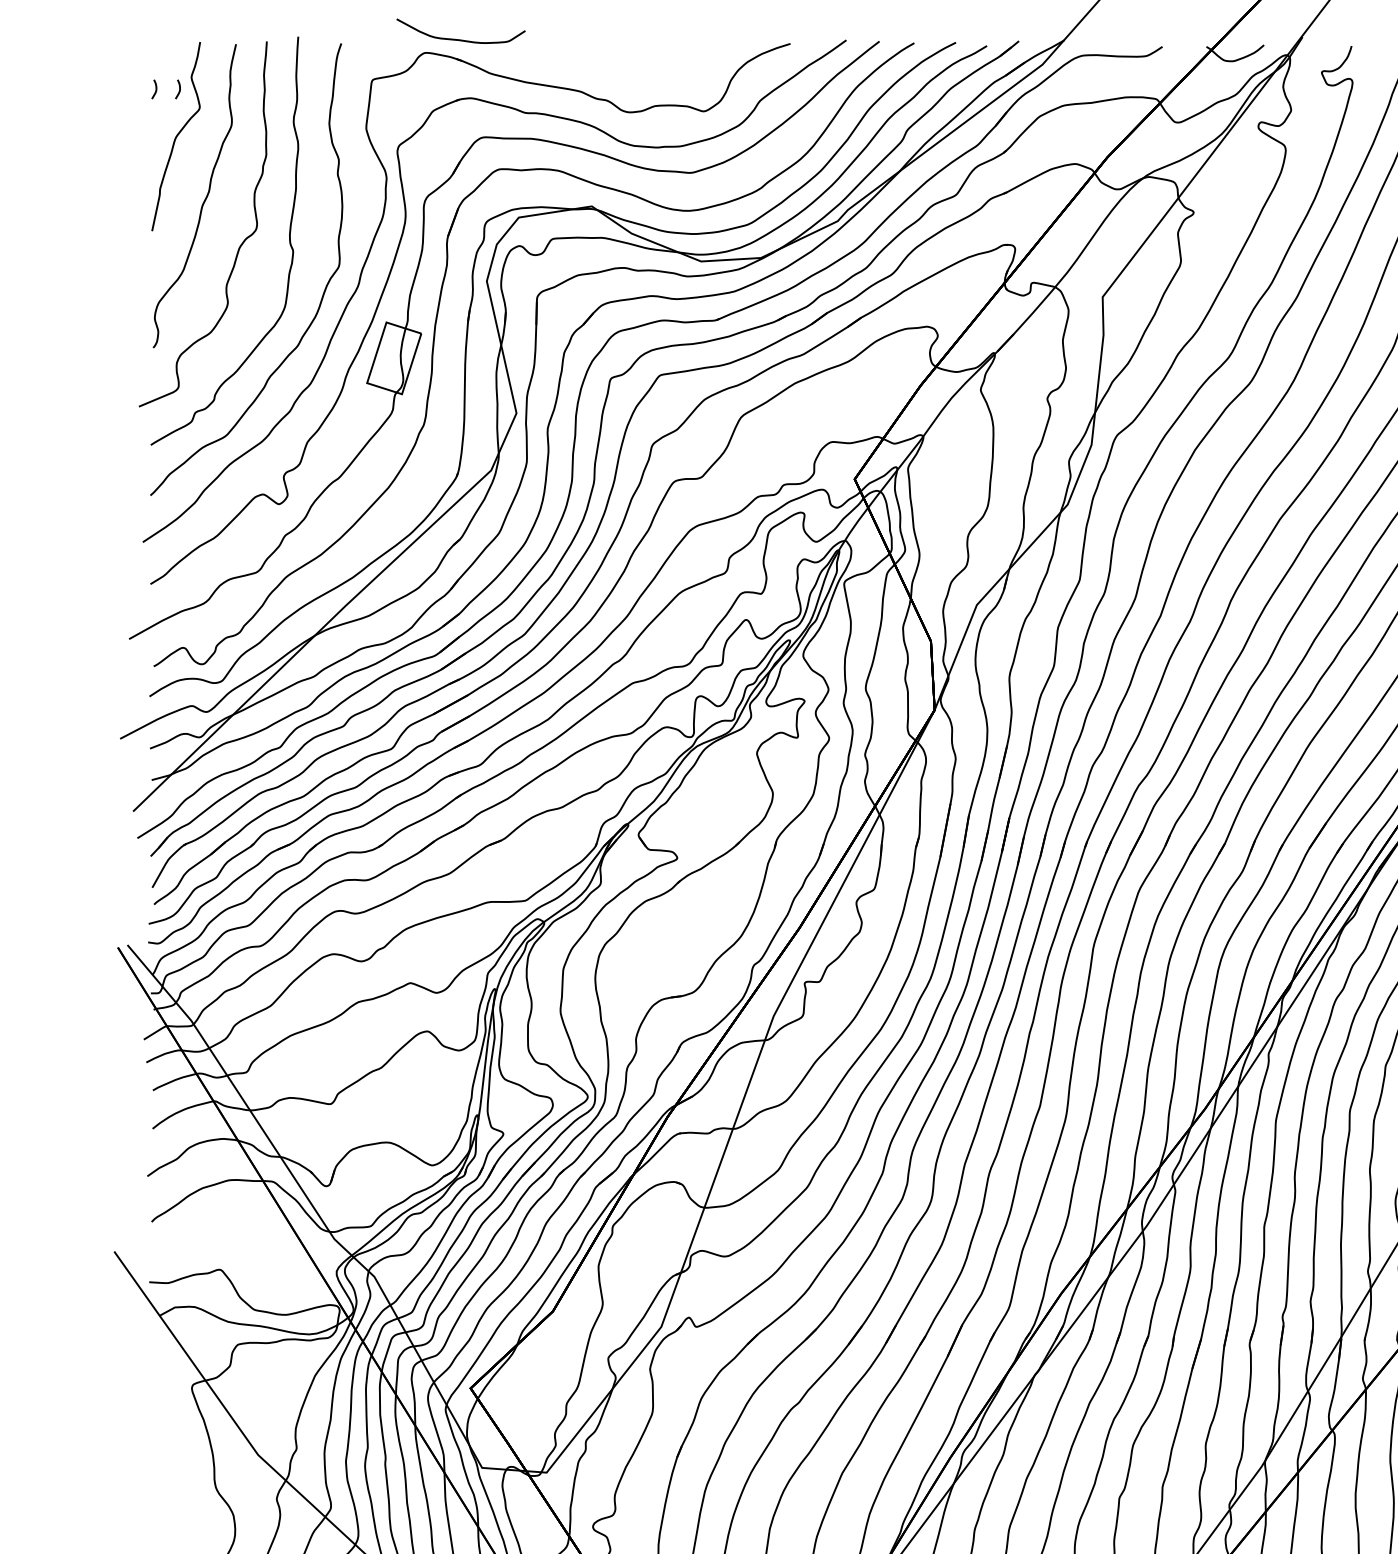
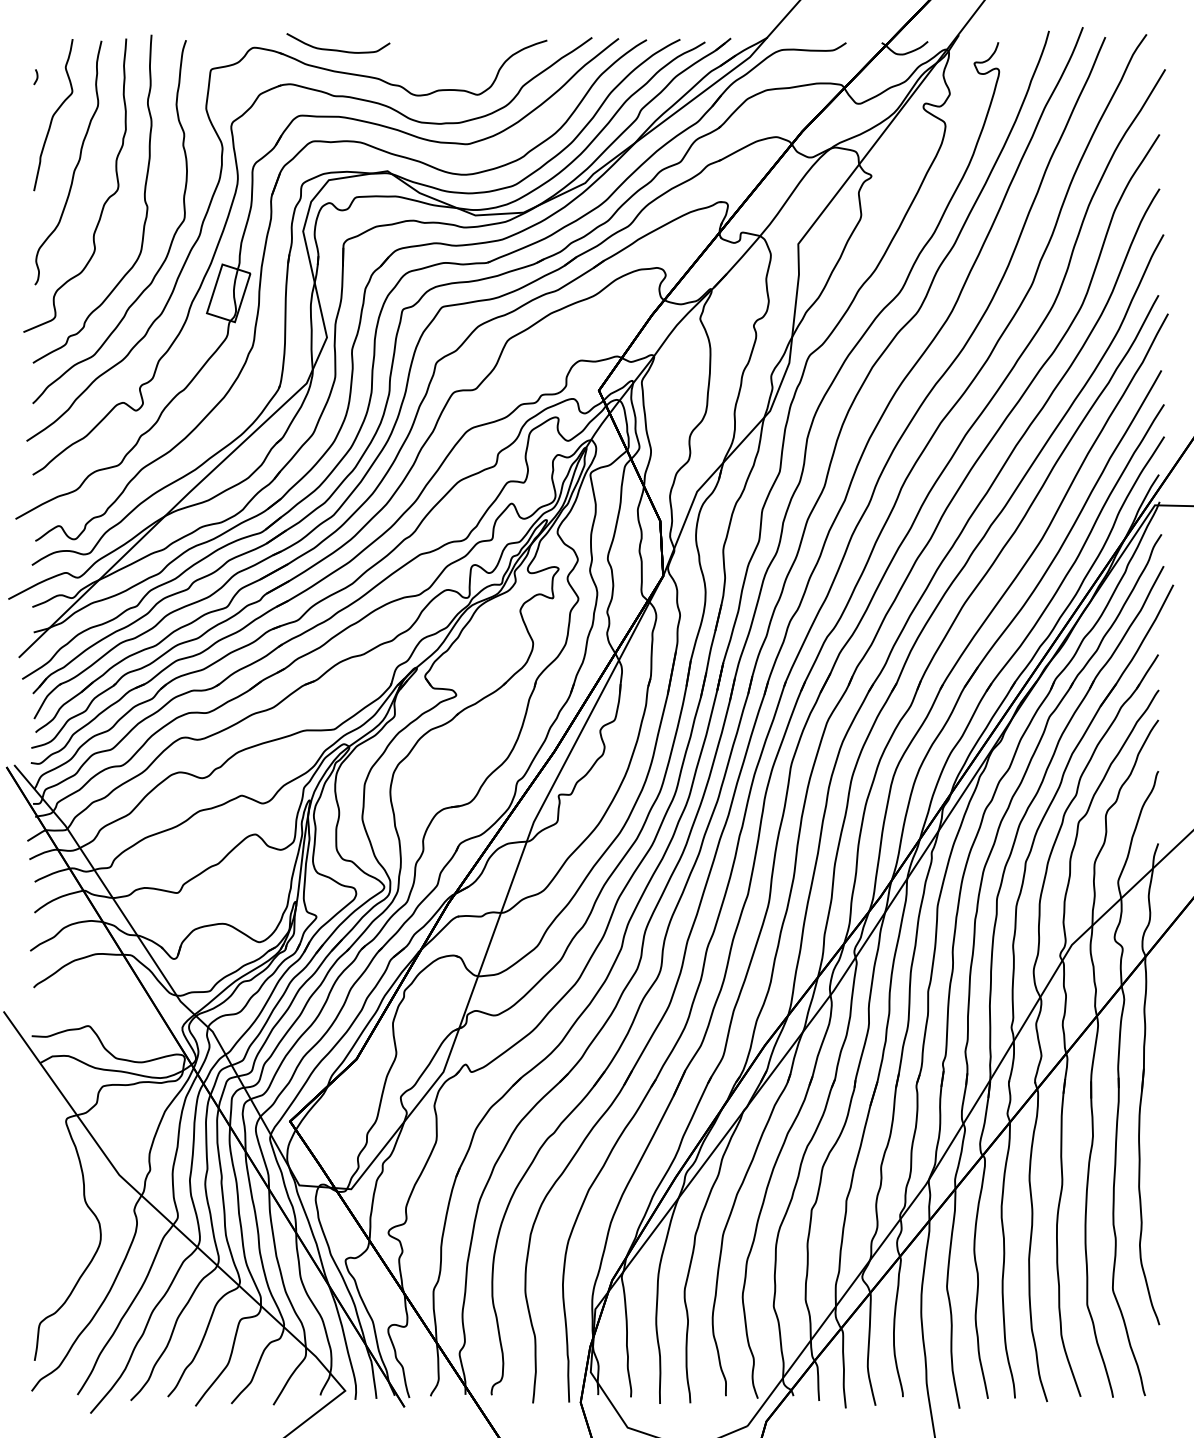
curve: (461, 38) -> (338, 49), moved
curve: (178, 89) -> (55, 77), removed

